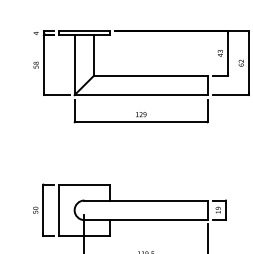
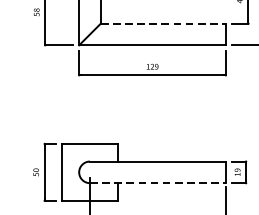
line: (150, 75) -> (162, 23), solid -> dashed
line: (146, 220) -> (158, 183), solid -> dashed

